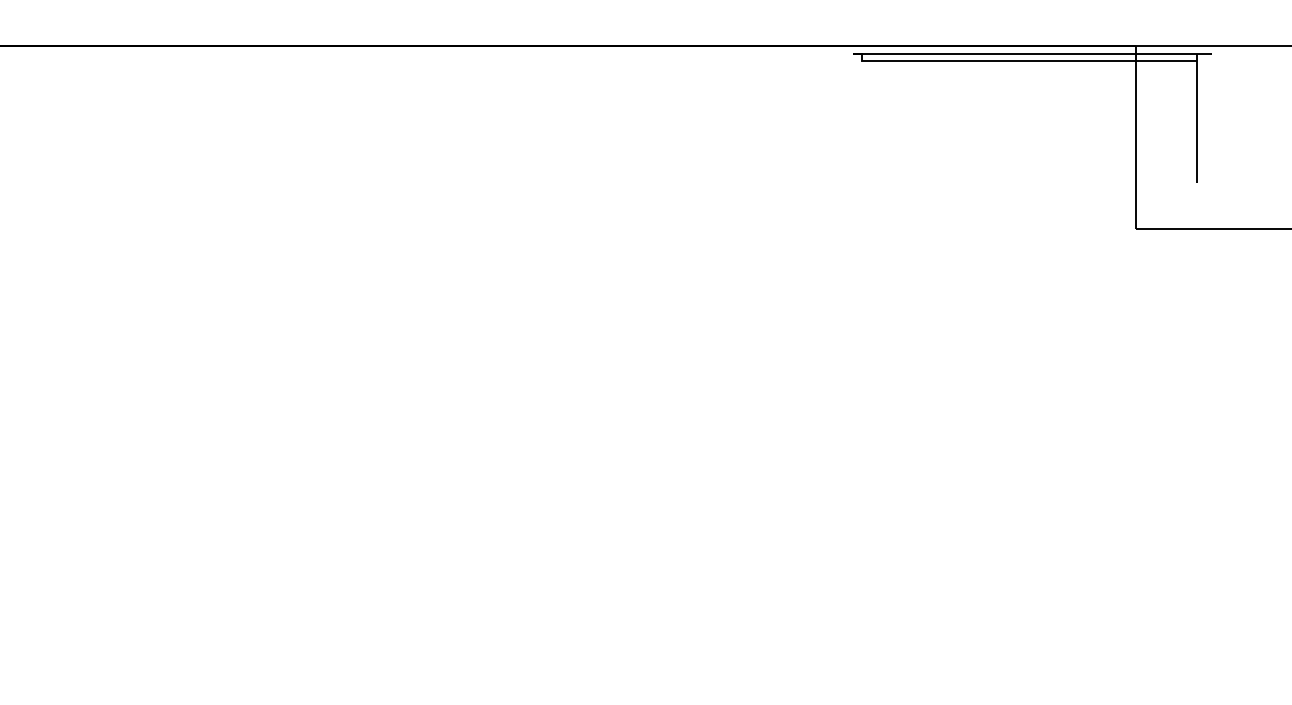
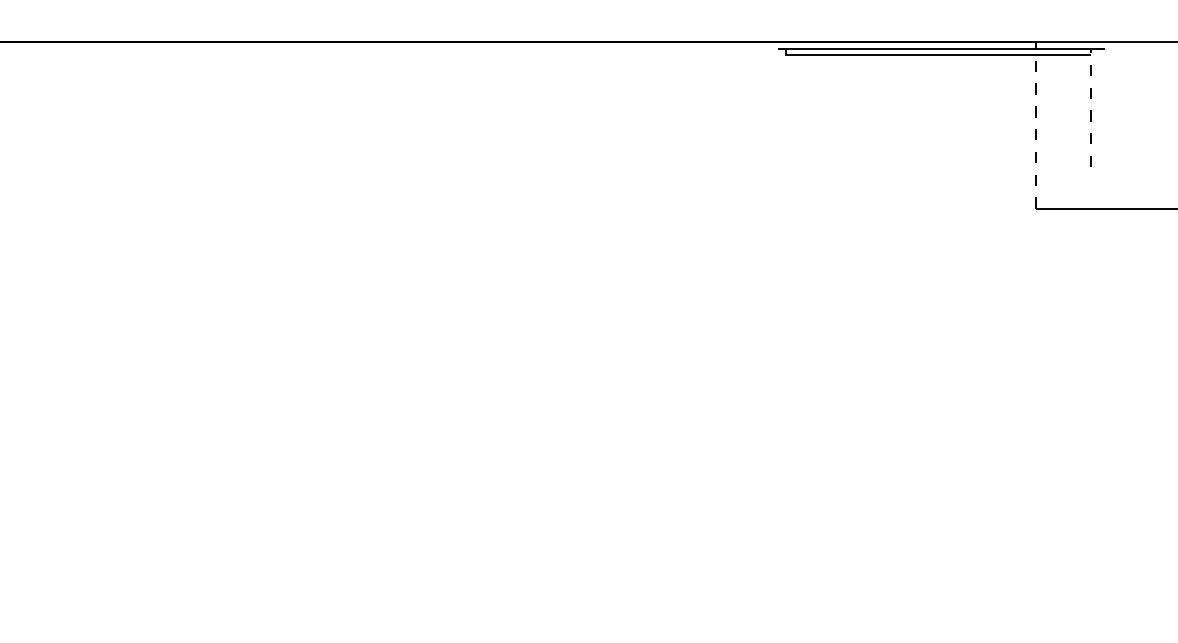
line: (1196, 118) -> (1091, 108), solid -> dashed
line: (1135, 137) -> (1035, 125), solid -> dashed

